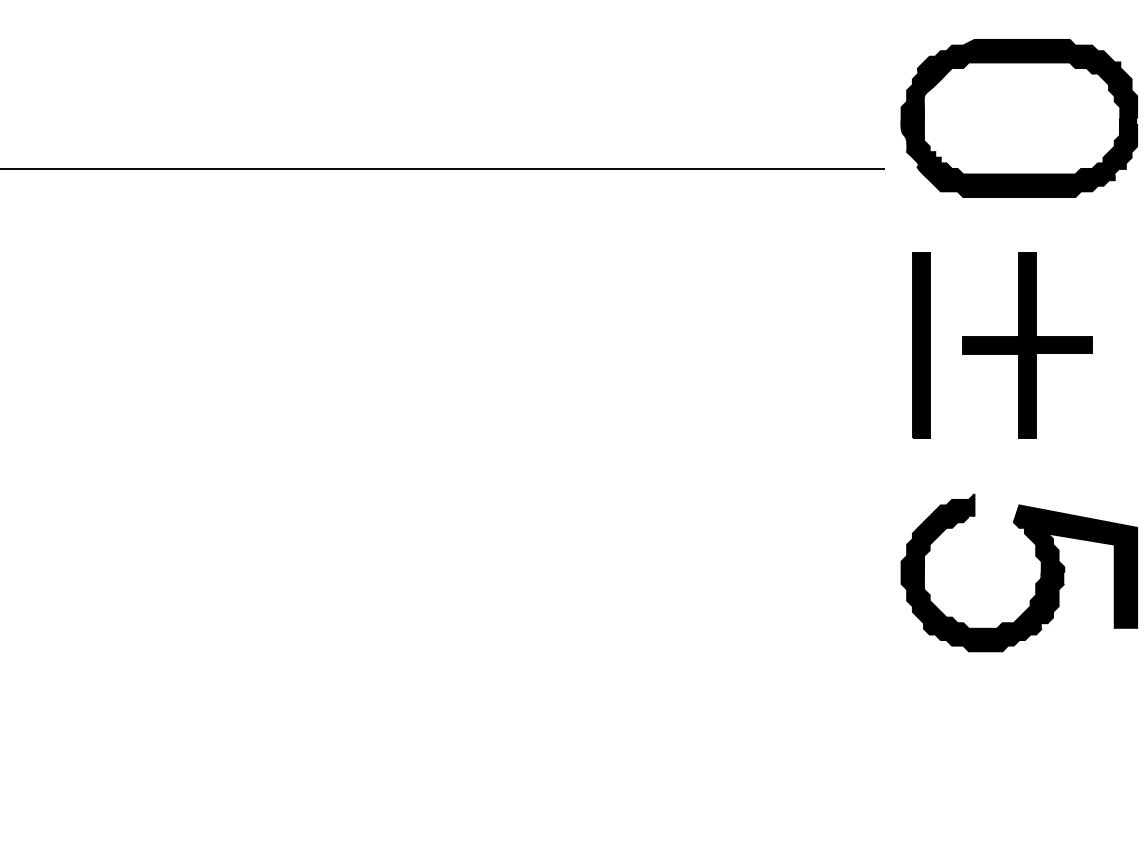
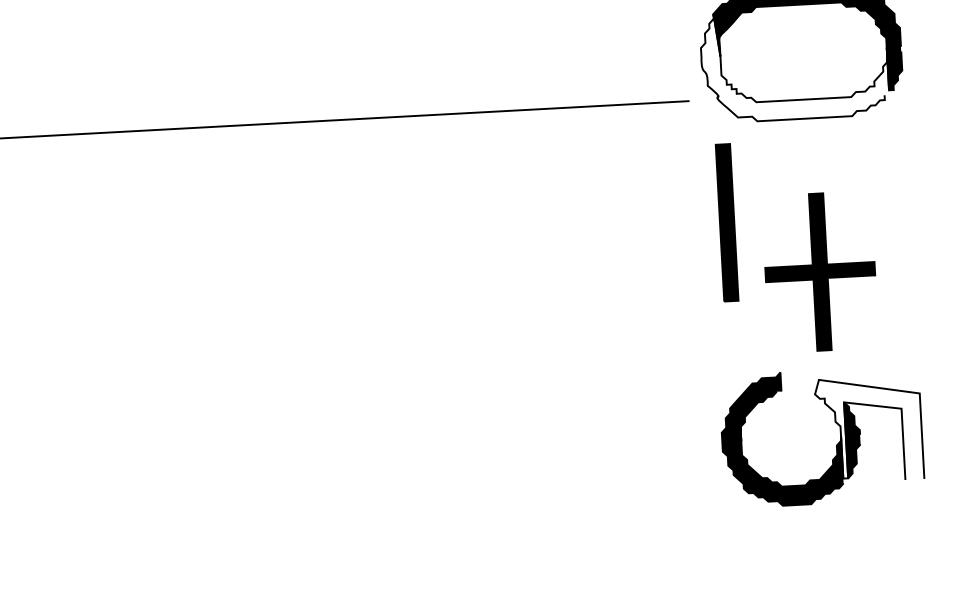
fill: (1010, 132) -> (794, 64), removed
part: (921, 345) -> (727, 222), moved
part: (1027, 345) -> (820, 272), moved
fill: (1075, 566) -> (869, 429), removed

